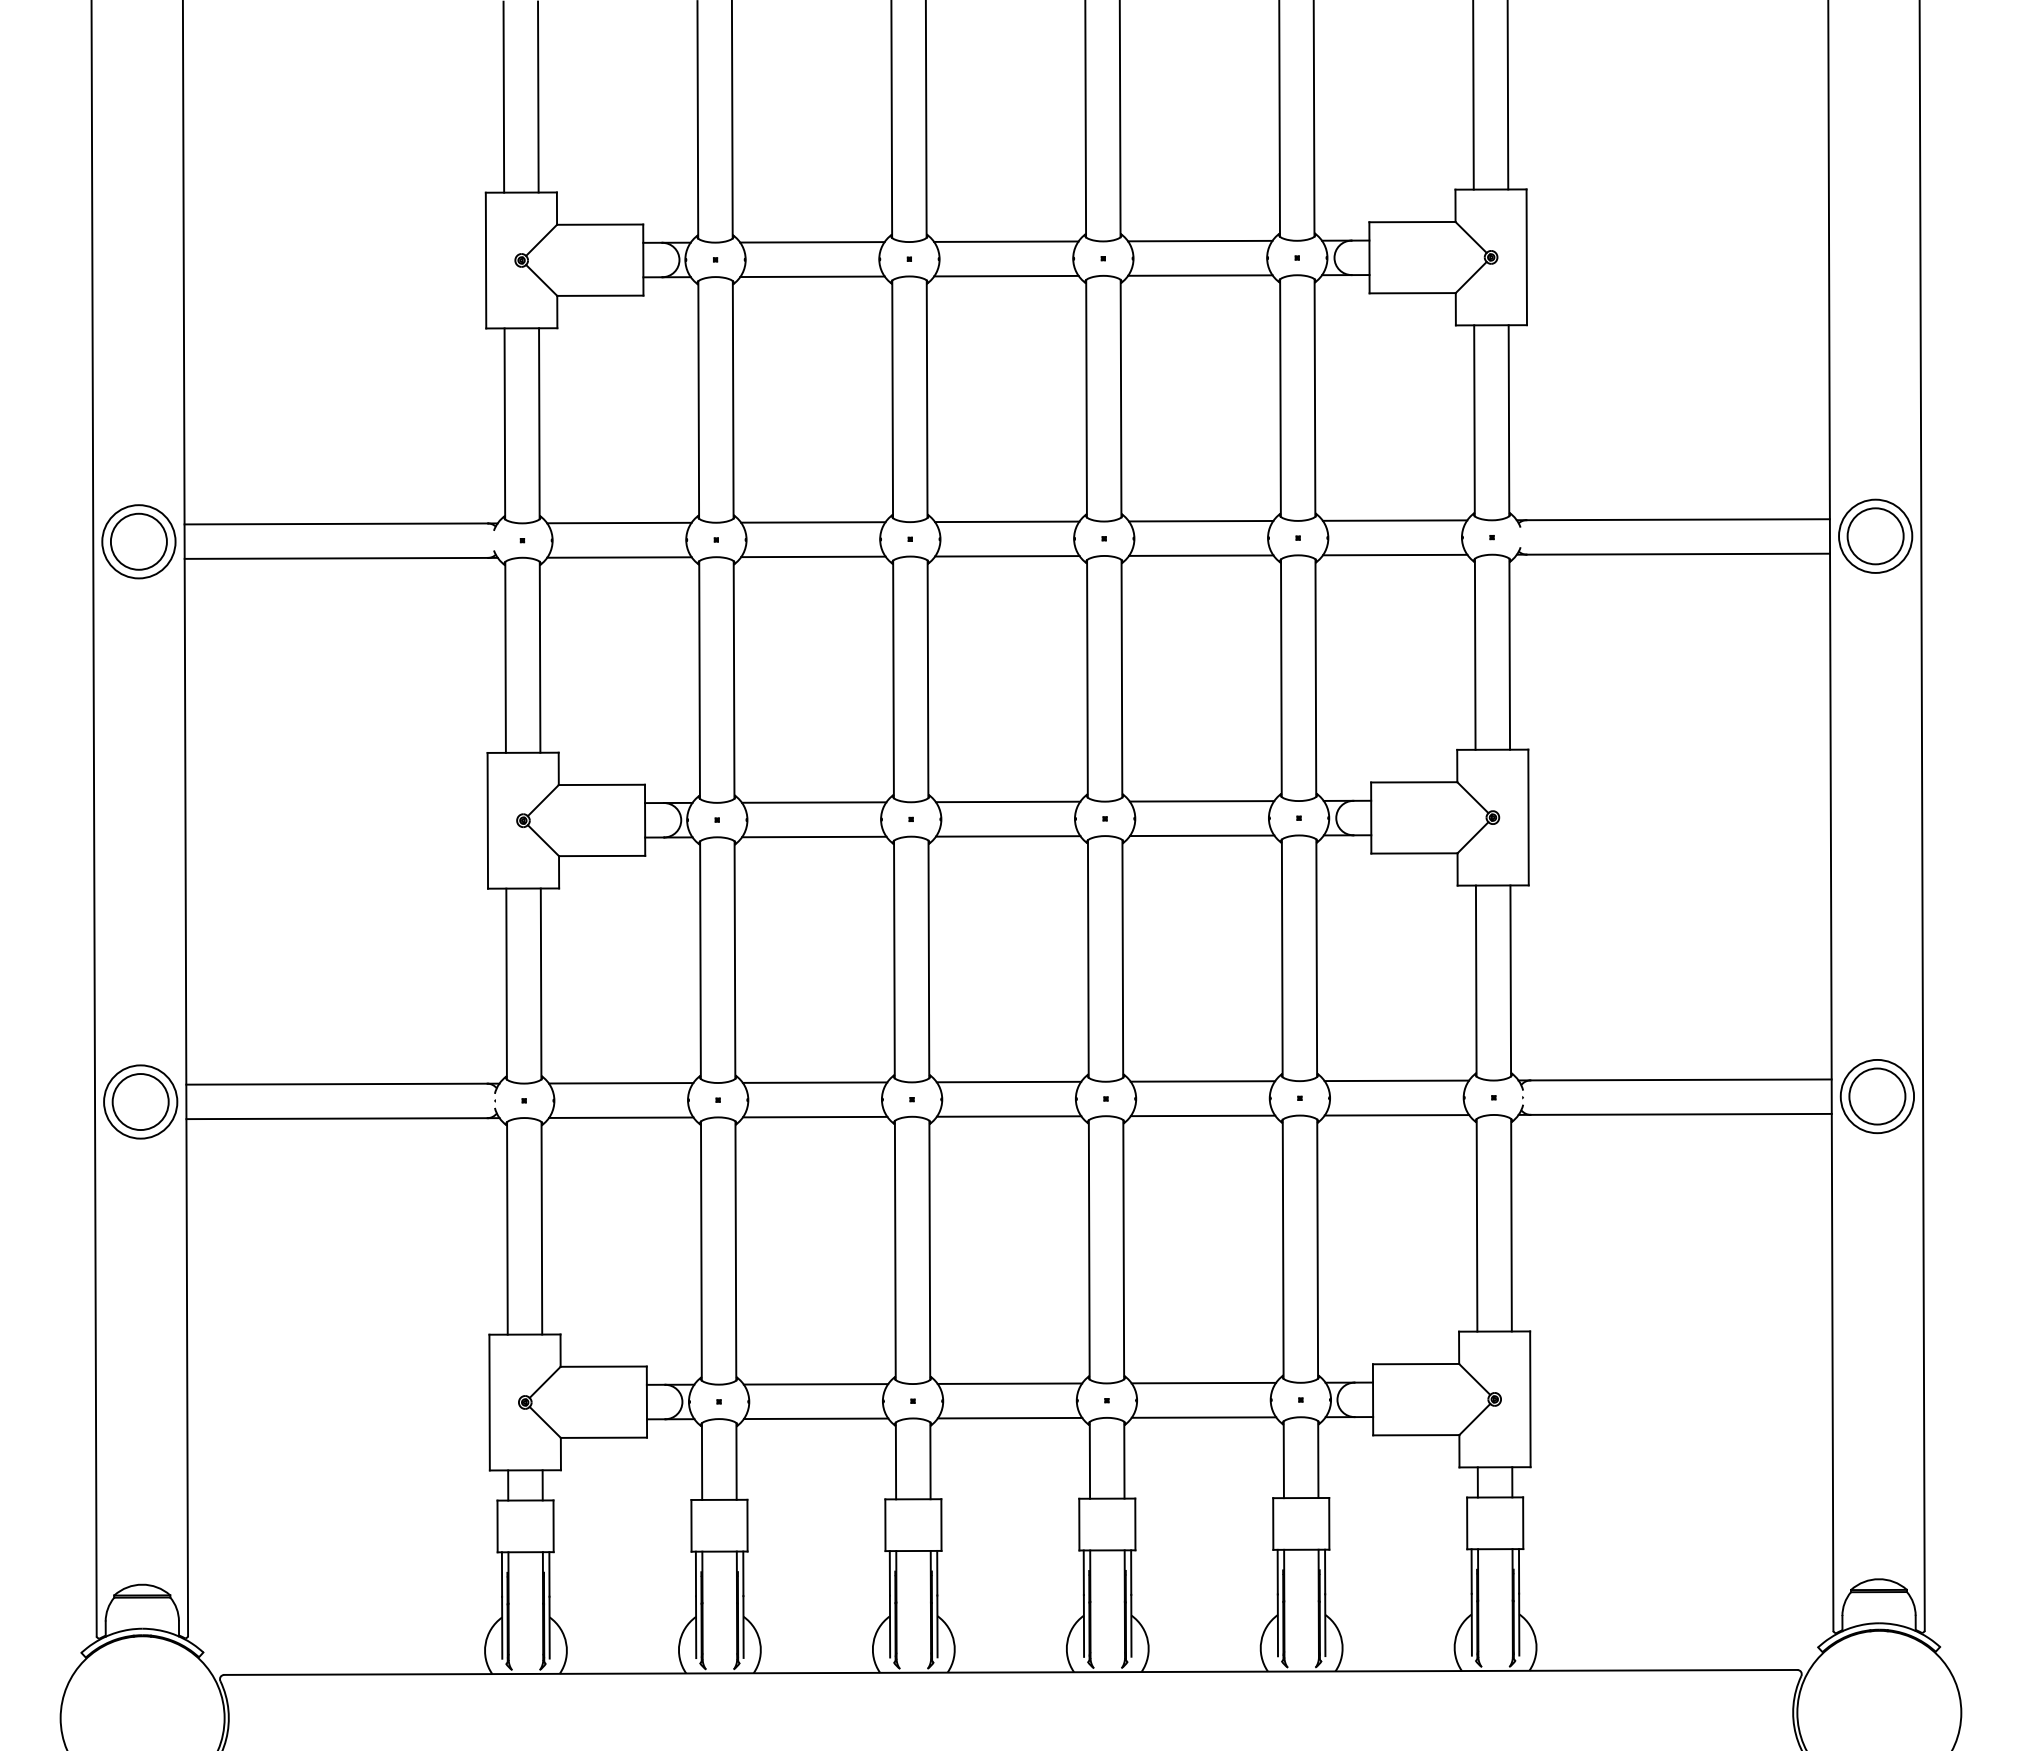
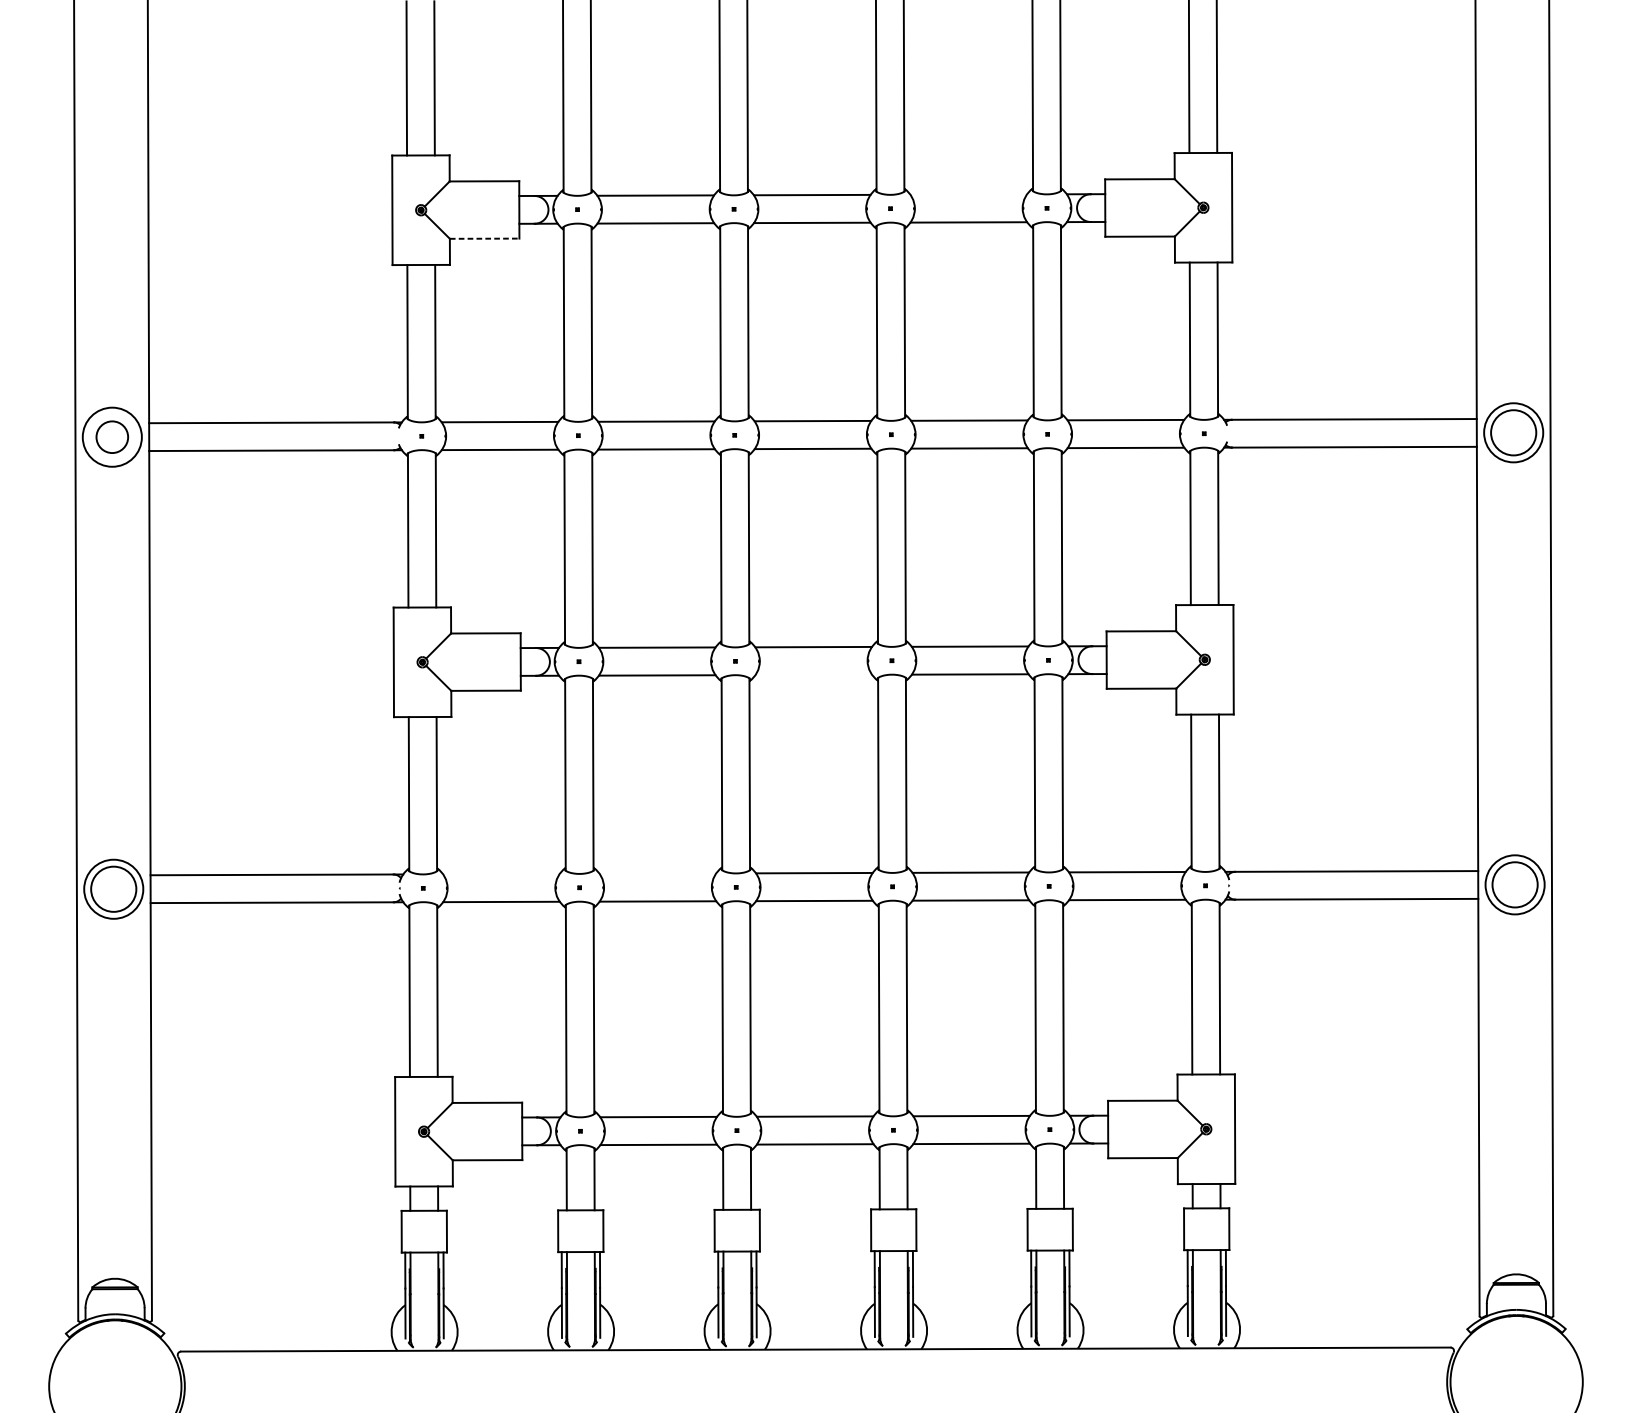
line: (1200, 240) -> (968, 194), removed
line: (600, 295) -> (484, 238), solid -> dashed
circle: (138, 541) -> (111, 436), size x0.7
line: (1008, 836) -> (813, 675), removed
line: (814, 1082) -> (657, 873), removed
line: (620, 1083) -> (500, 874), removed

